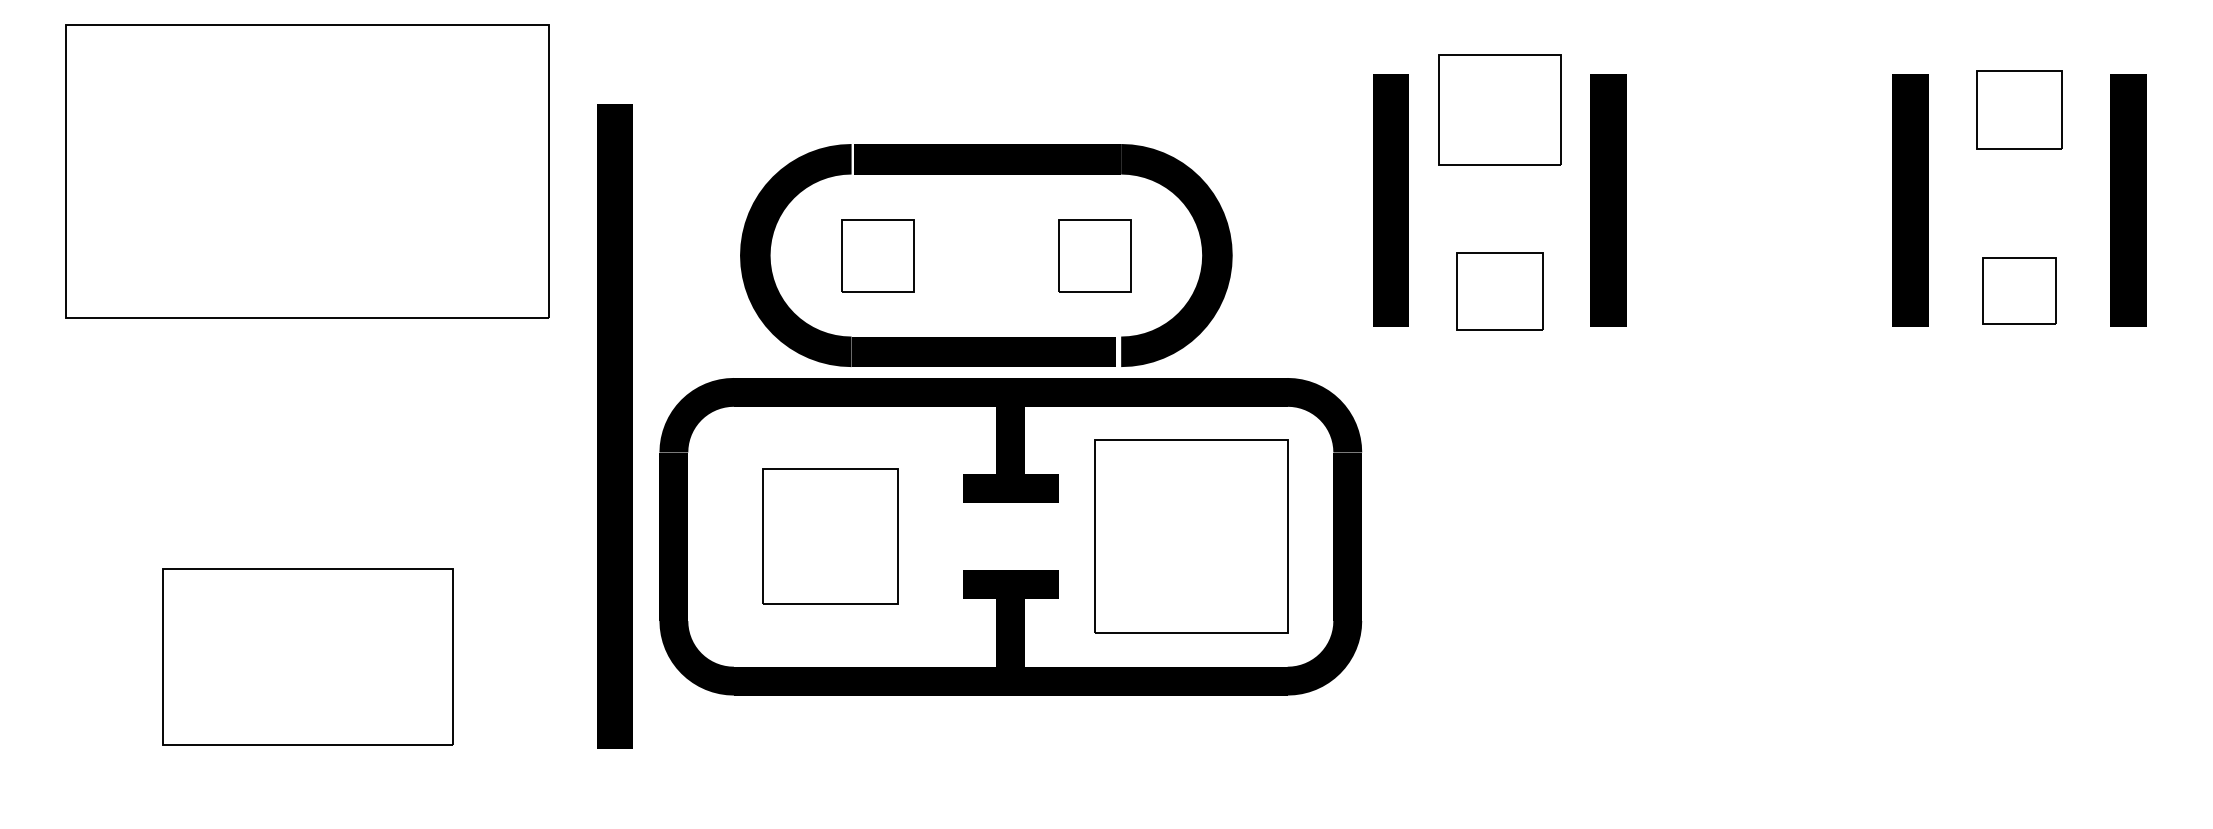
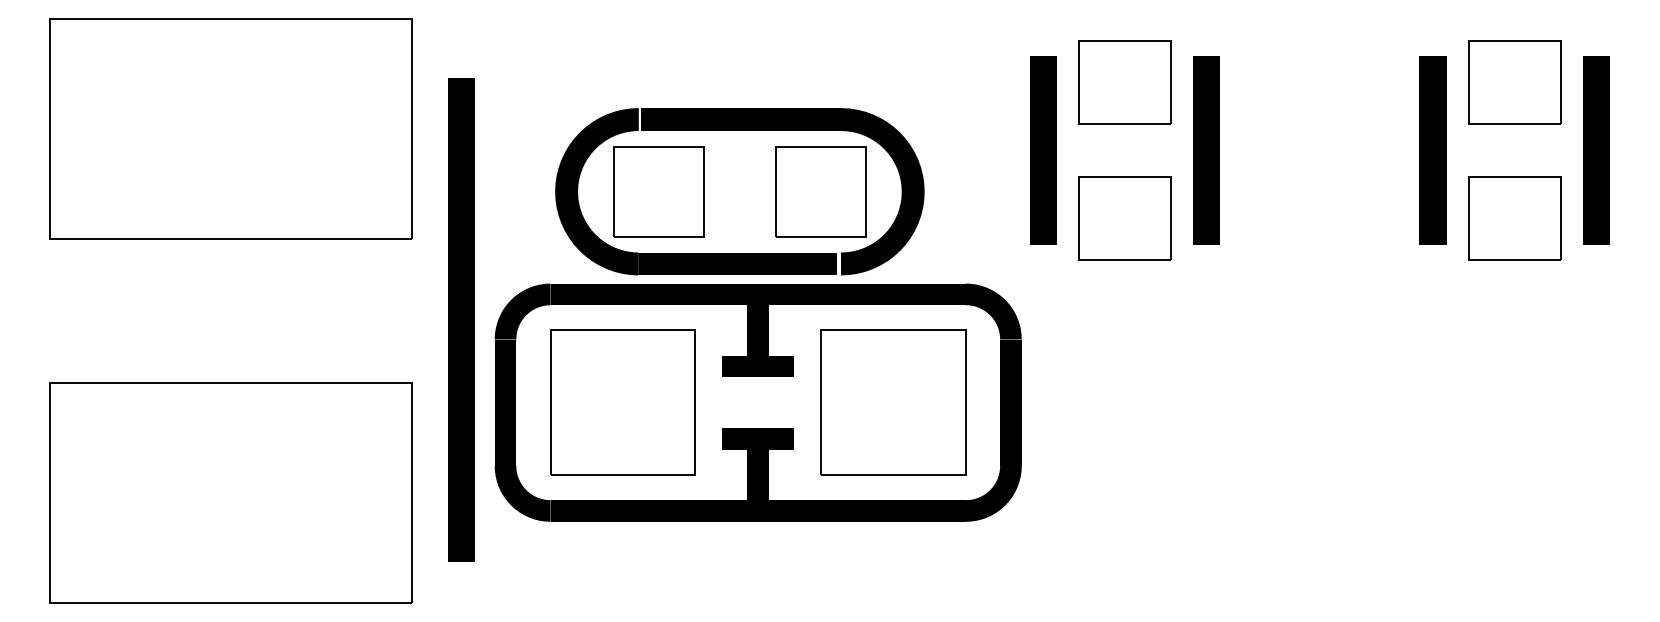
part: (2019, 109) -> (1514, 82), size x1.43
part: (877, 255) -> (658, 191), size x1.67
part: (1093, 255) -> (820, 191), size x1.67
part: (1499, 291) -> (1124, 218), size x1.43
part: (2019, 291) -> (1514, 218), size x1.67
part: (829, 536) -> (622, 402), size x1.43
part: (307, 656) -> (230, 492), size x1.67

